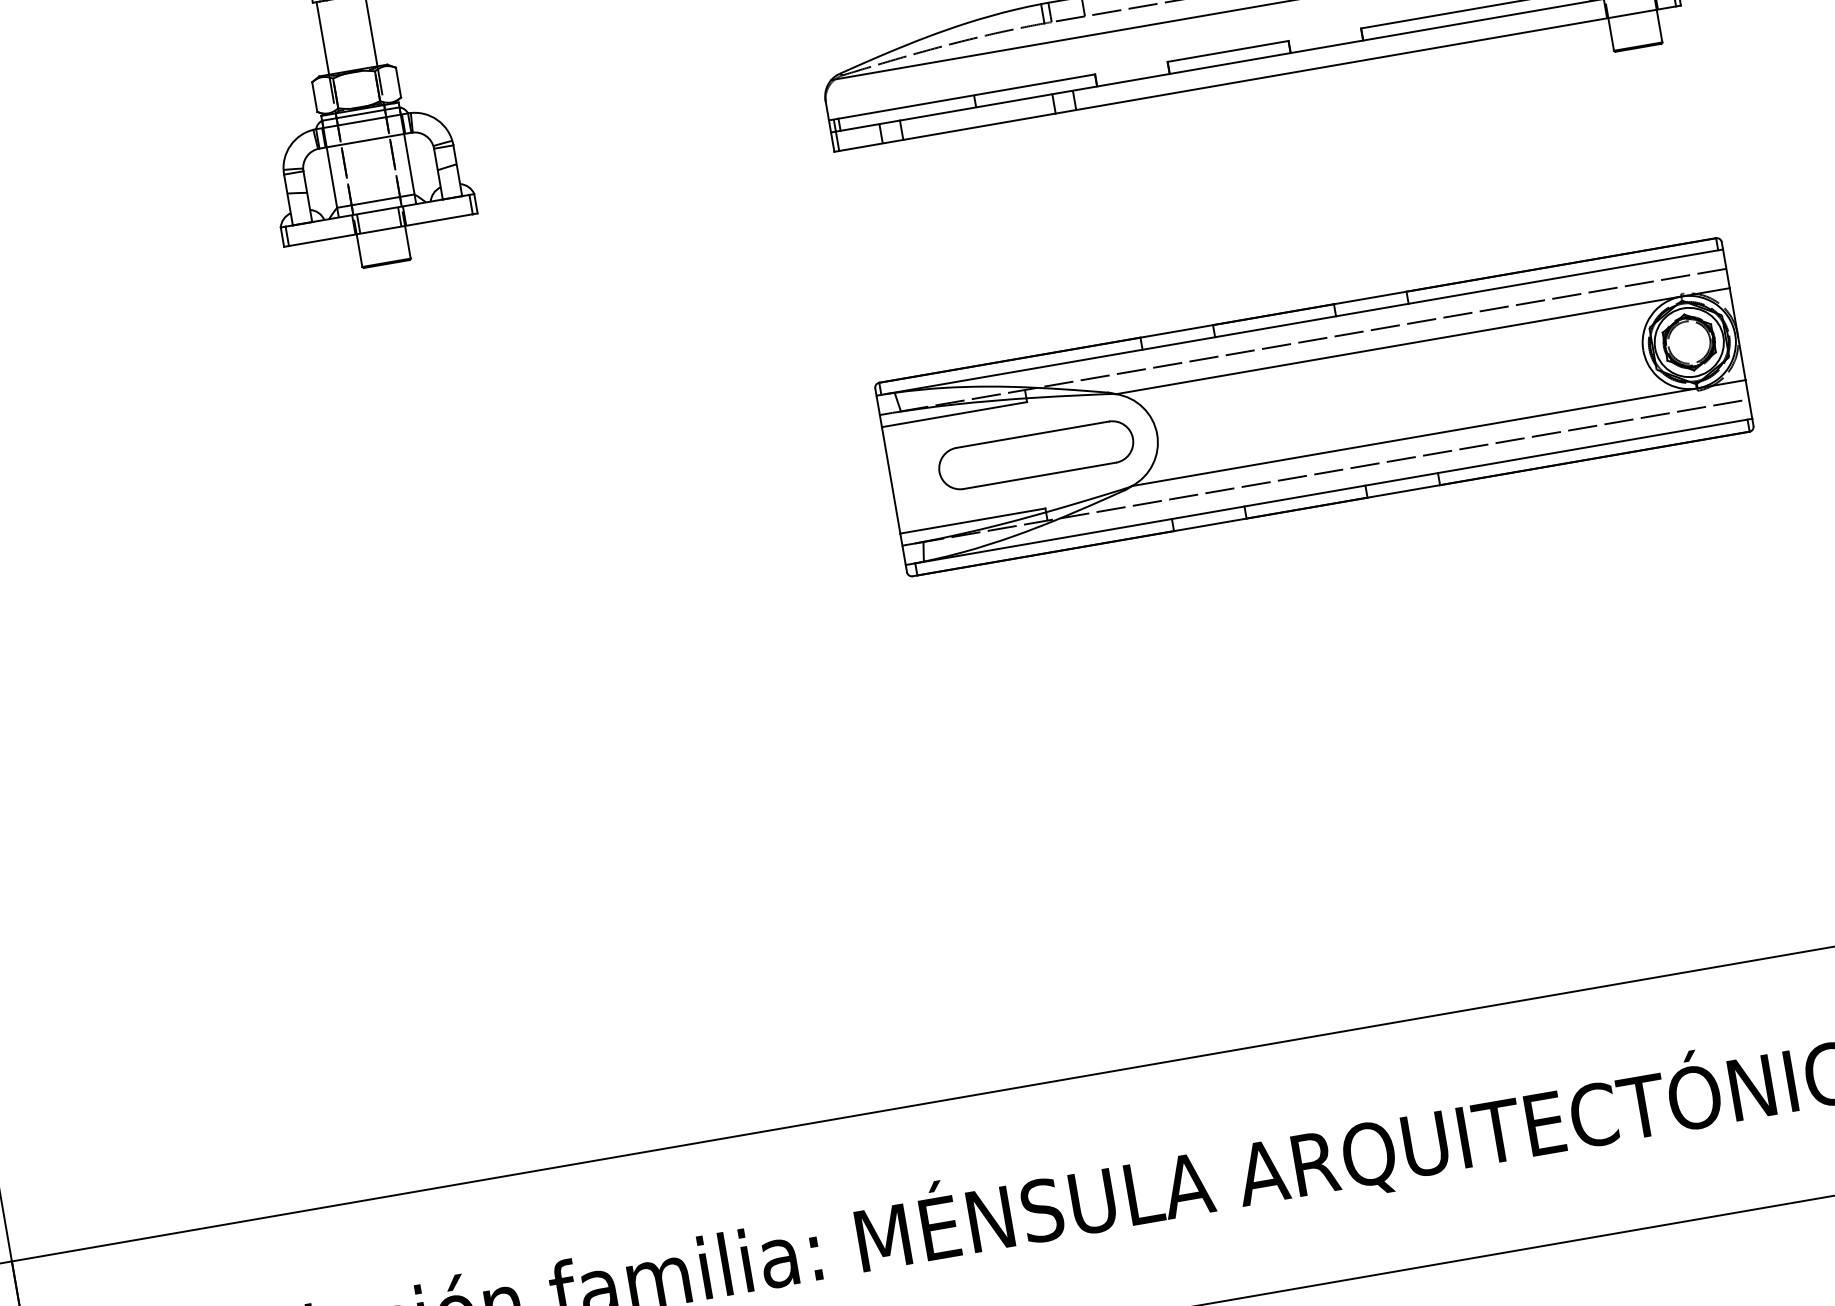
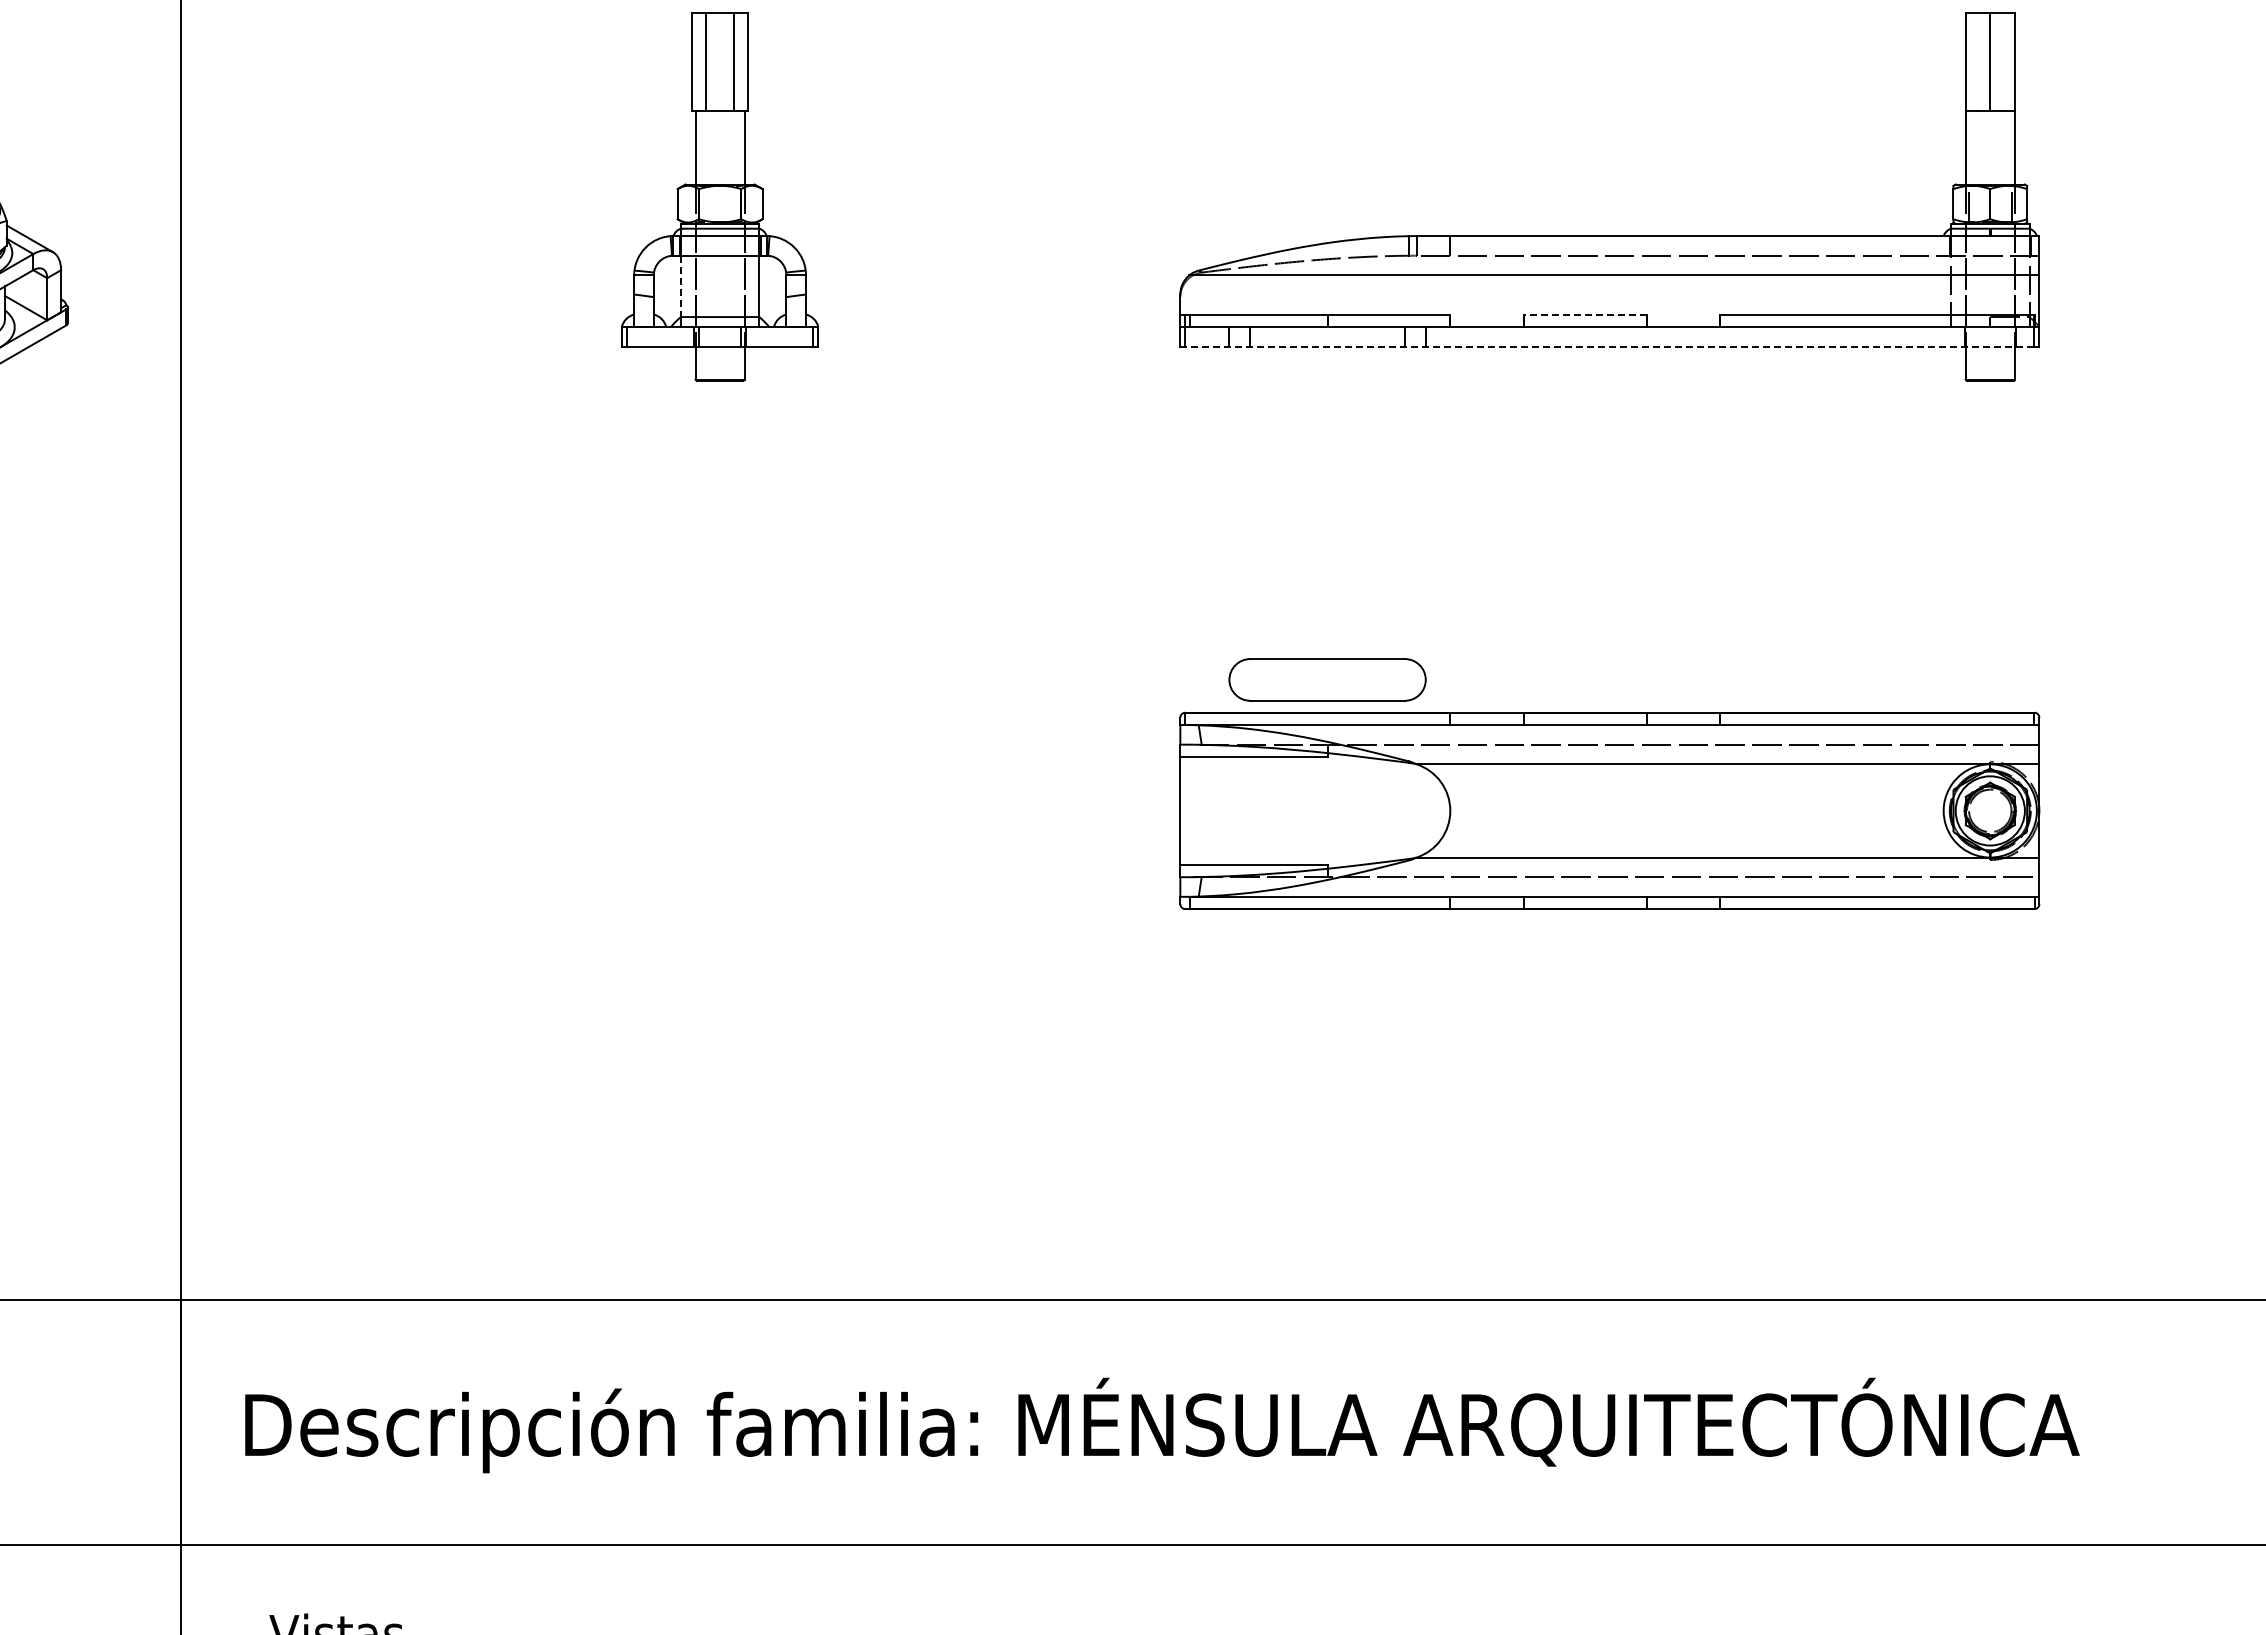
line: (1227, 51) -> (1584, 314), solid -> dashed
line: (1257, 78) -> (1609, 346), solid -> dashed
line: (331, 177) -> (680, 286), solid -> dashed
part: (1313, 406) -> (1609, 810), moved

